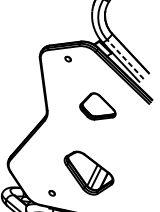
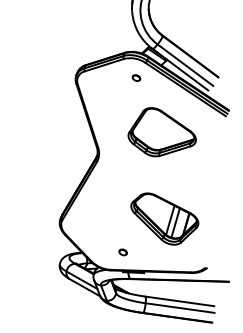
part: (68, 58) -> (136, 77), moved
line: (125, 59) -> (185, 65), dashed -> solid
part: (97, 107) -> (161, 132), size x1.43

